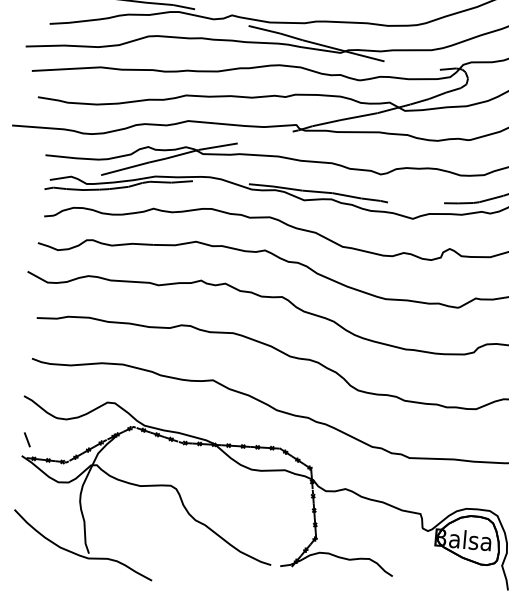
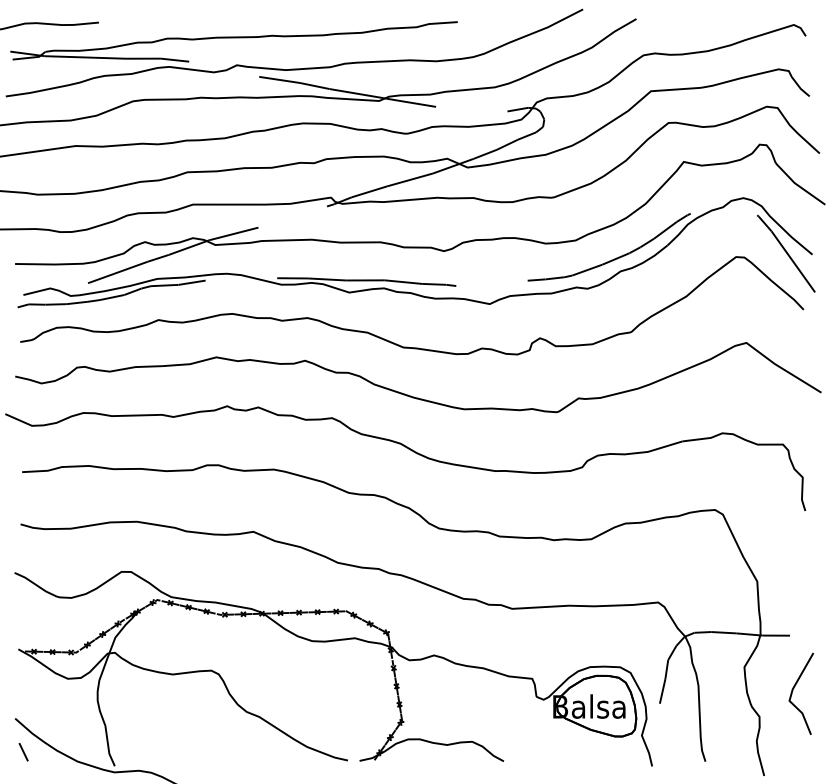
line: (27, 440) -> (23, 752), moved

